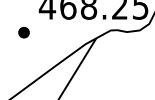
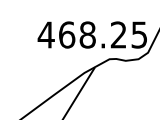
part: (23, 32) -> (22, 61), removed

